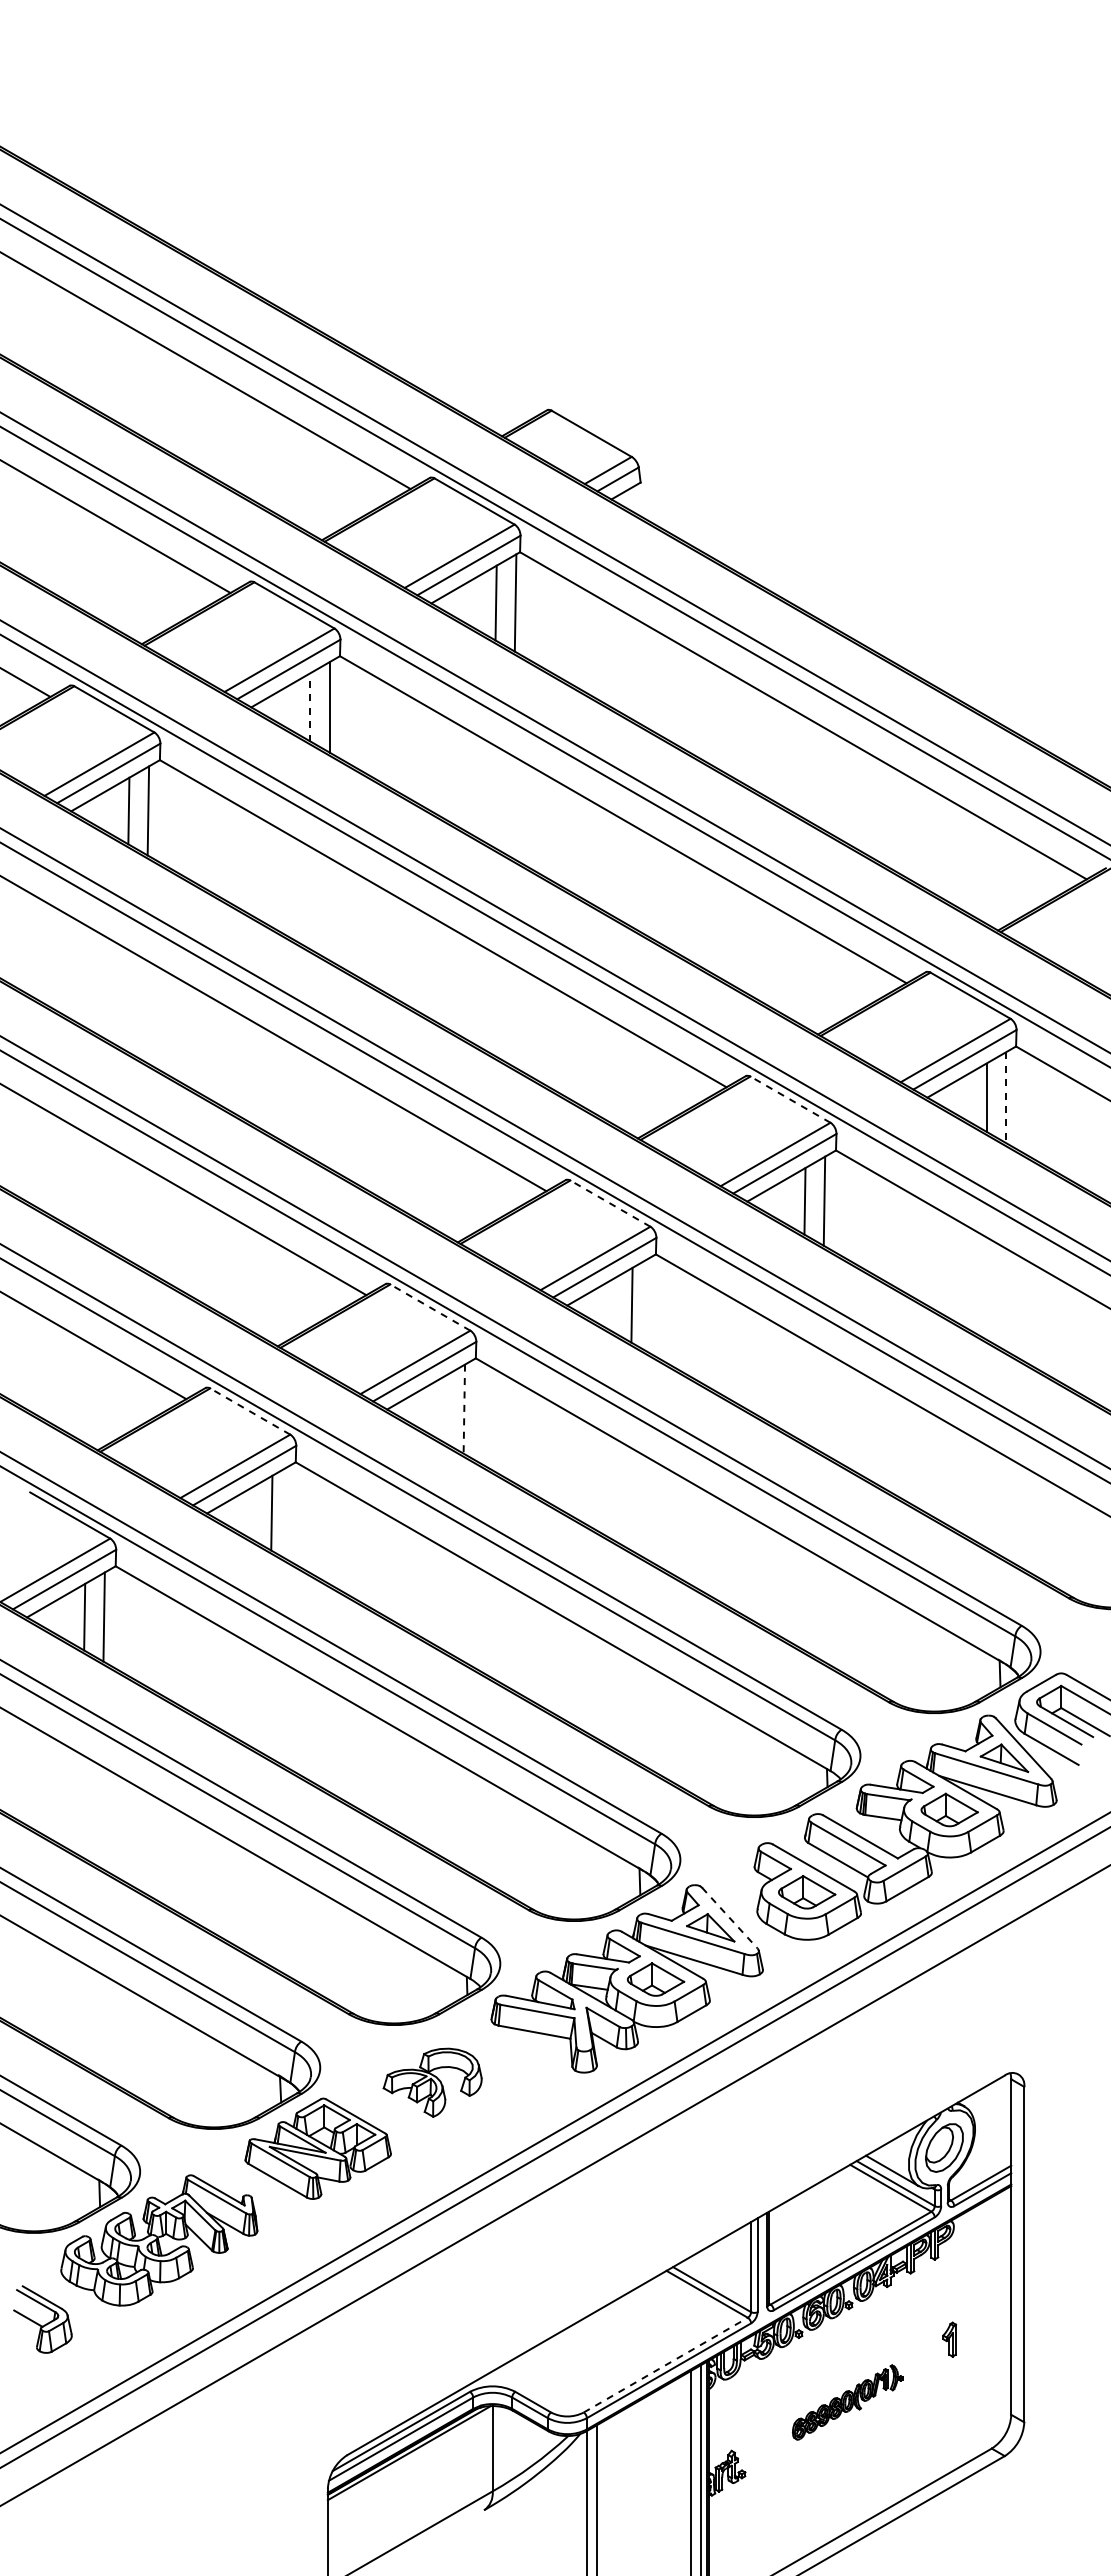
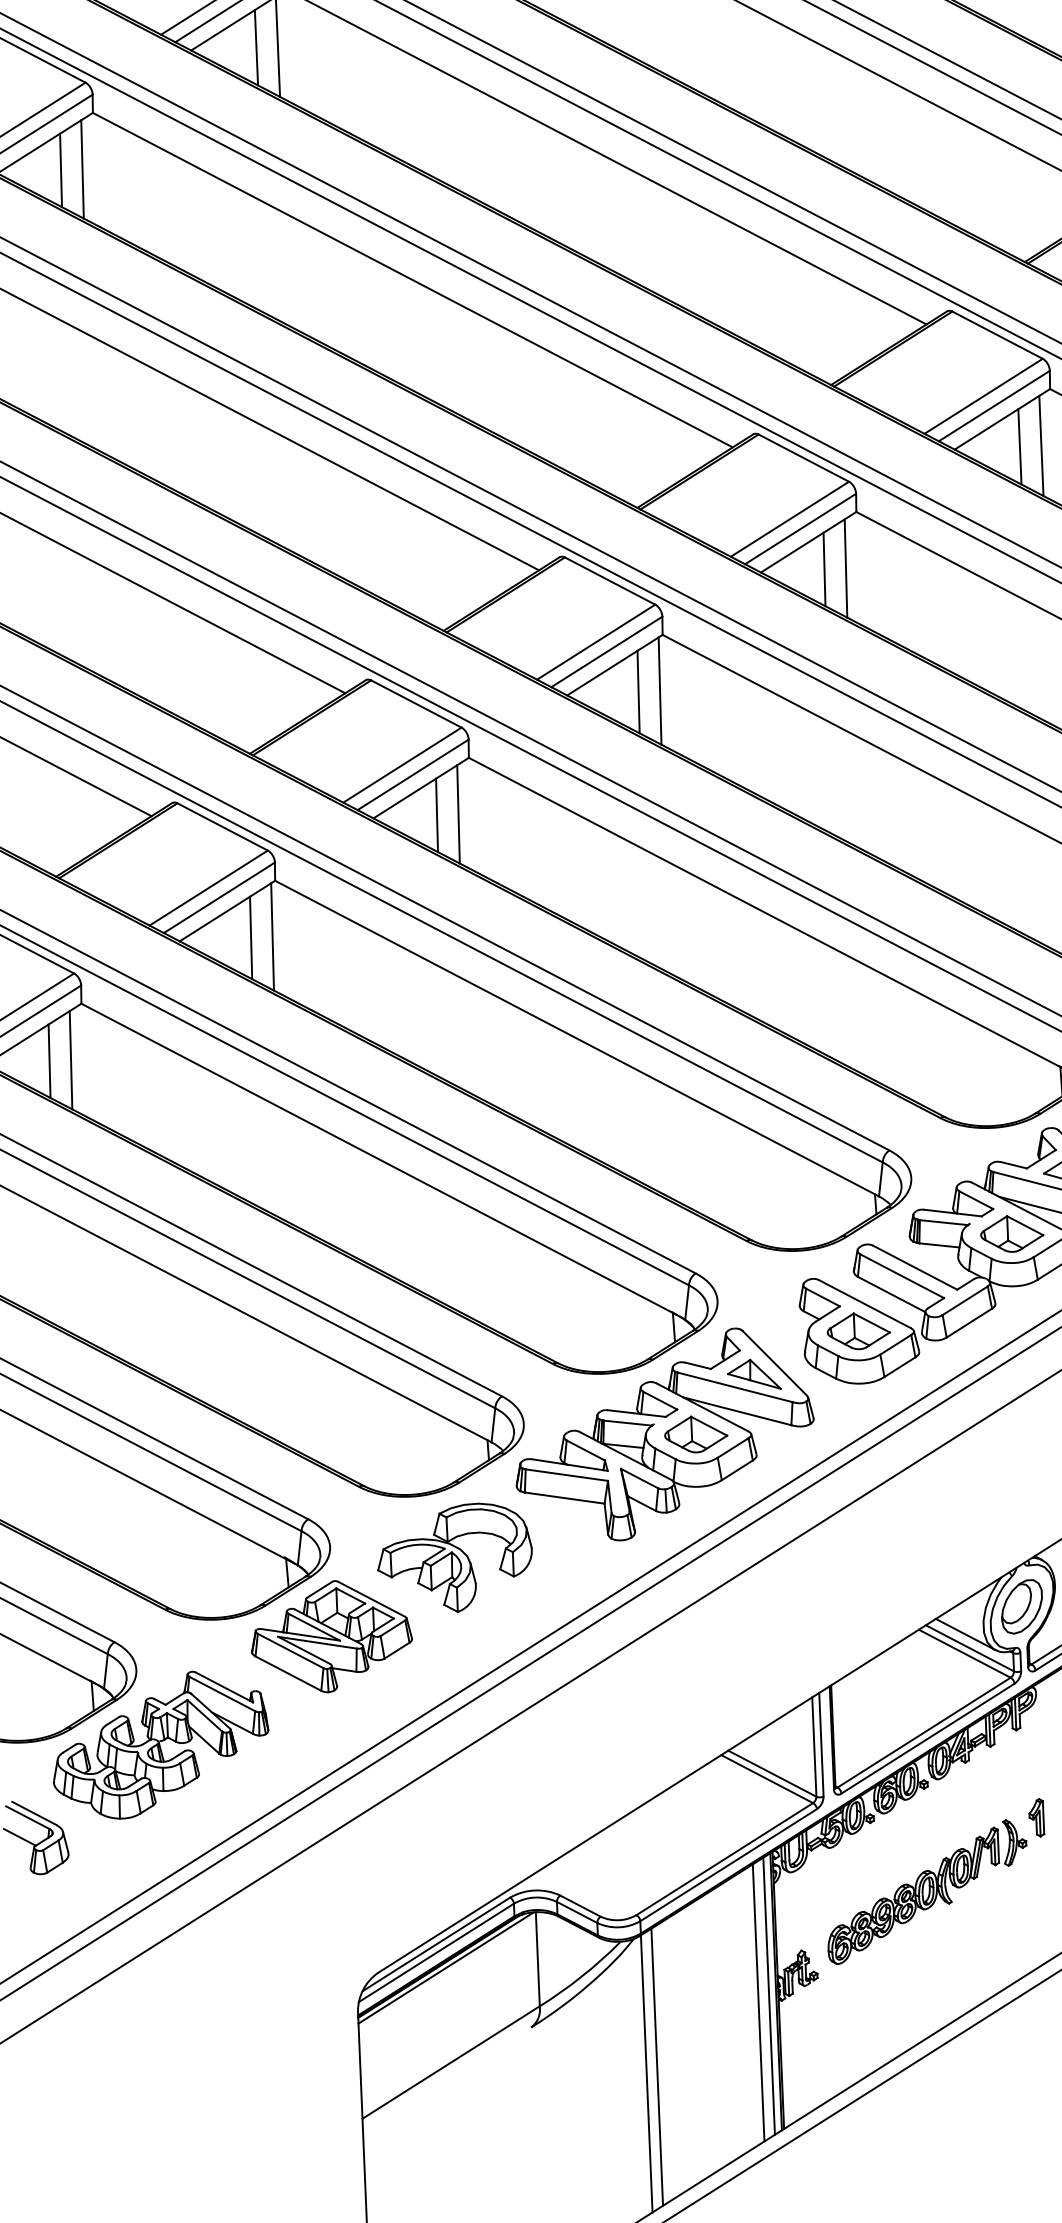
line: (310, 706) -> (256, 46), dashed -> solid
line: (1006, 1098) -> (1041, 446), dashed -> solid
line: (790, 1099) -> (803, 457), dashed -> solid
line: (609, 1203) -> (609, 580), dashed -> solid
line: (651, 1304) -> (660, 690), added
line: (429, 1307) -> (415, 703), dashed -> solid
line: (444, 1408) -> (436, 814), added
line: (464, 1409) -> (458, 814), dashed -> solid
line: (249, 1411) -> (221, 826), dashed -> solid
line: (291, 1512) -> (272, 936), added
line: (729, 1918) -> (774, 1363), dashed -> solid
part: (432, 2082) -> (454, 1558), size x1.43
line: (665, 2365) -> (724, 1859), dashed -> solid
part: (847, 2402) -> (926, 1891), size x1.67

